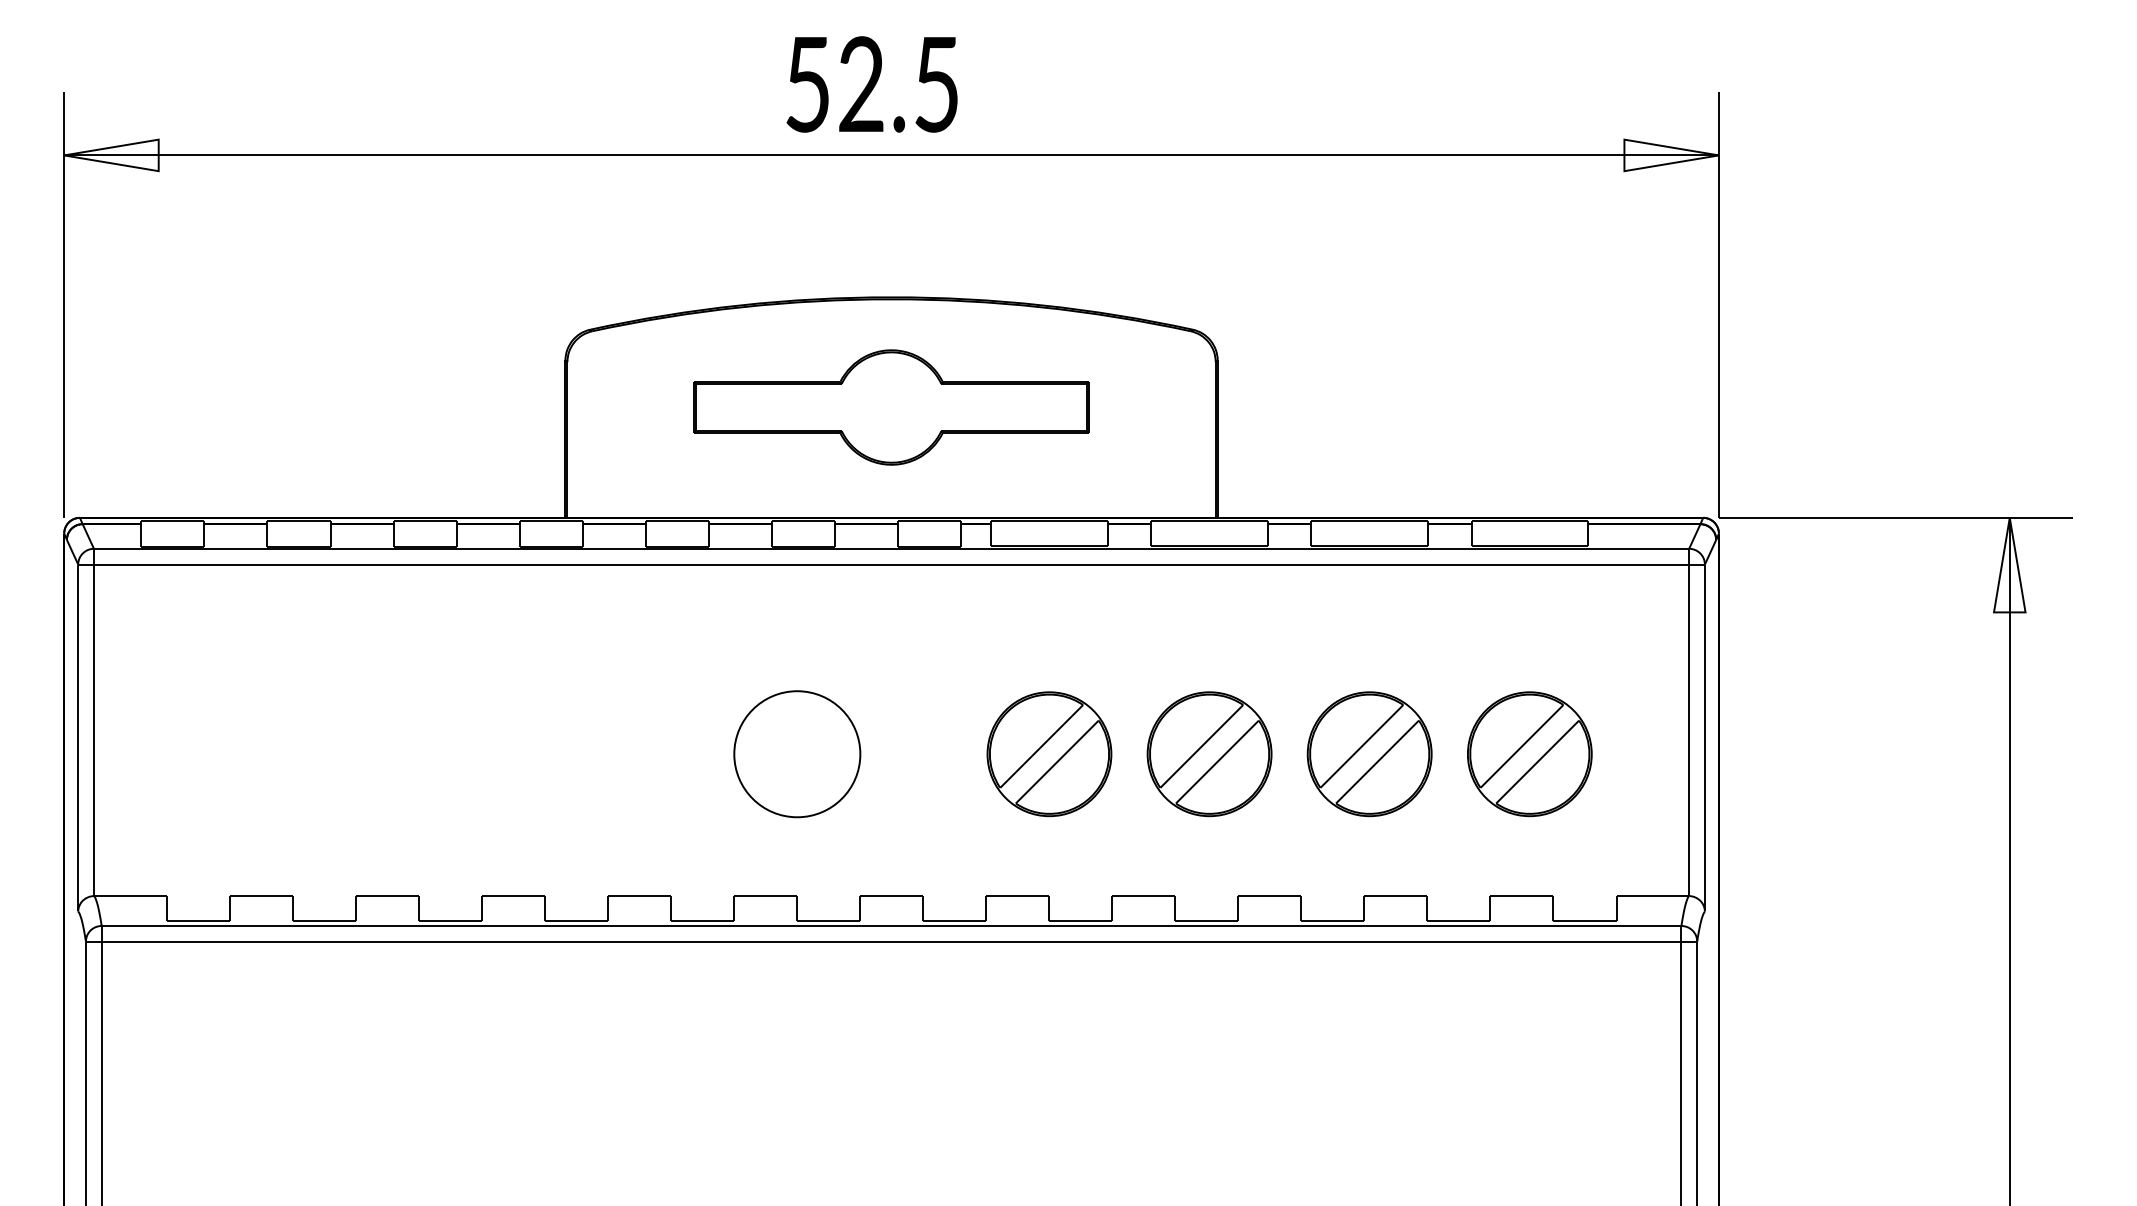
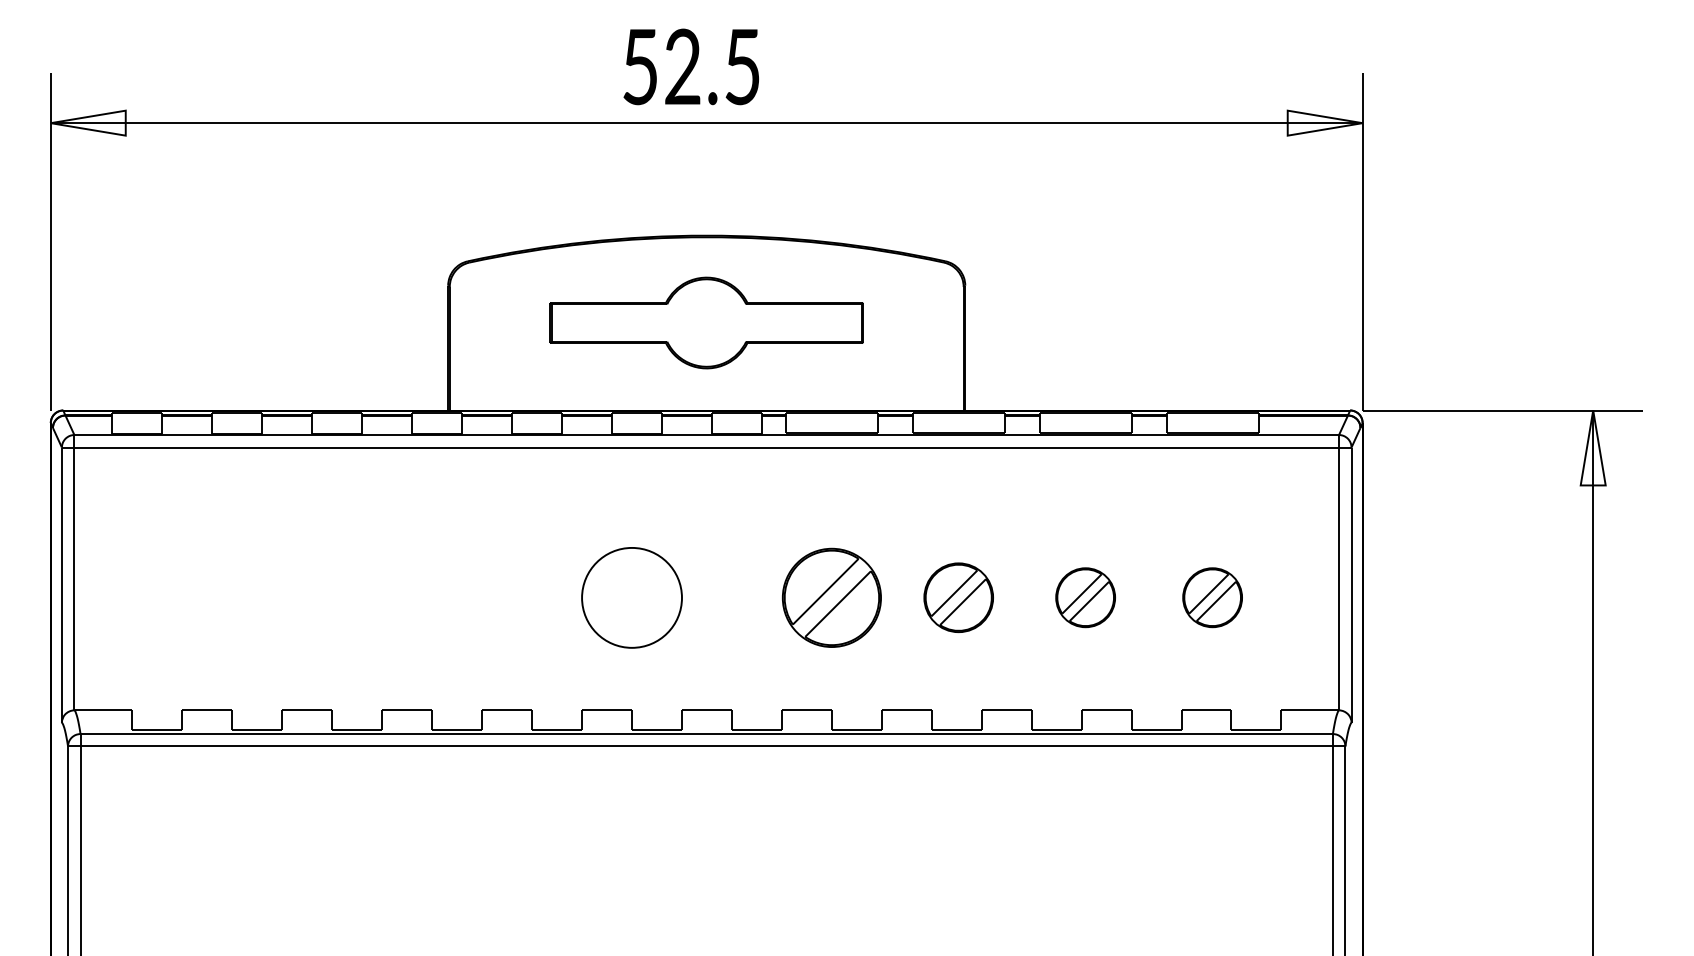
part: (1209, 753) -> (958, 597), size x0.7
part: (1369, 753) -> (1085, 597), size x0.6
part: (1529, 753) -> (1212, 597), size x0.6

